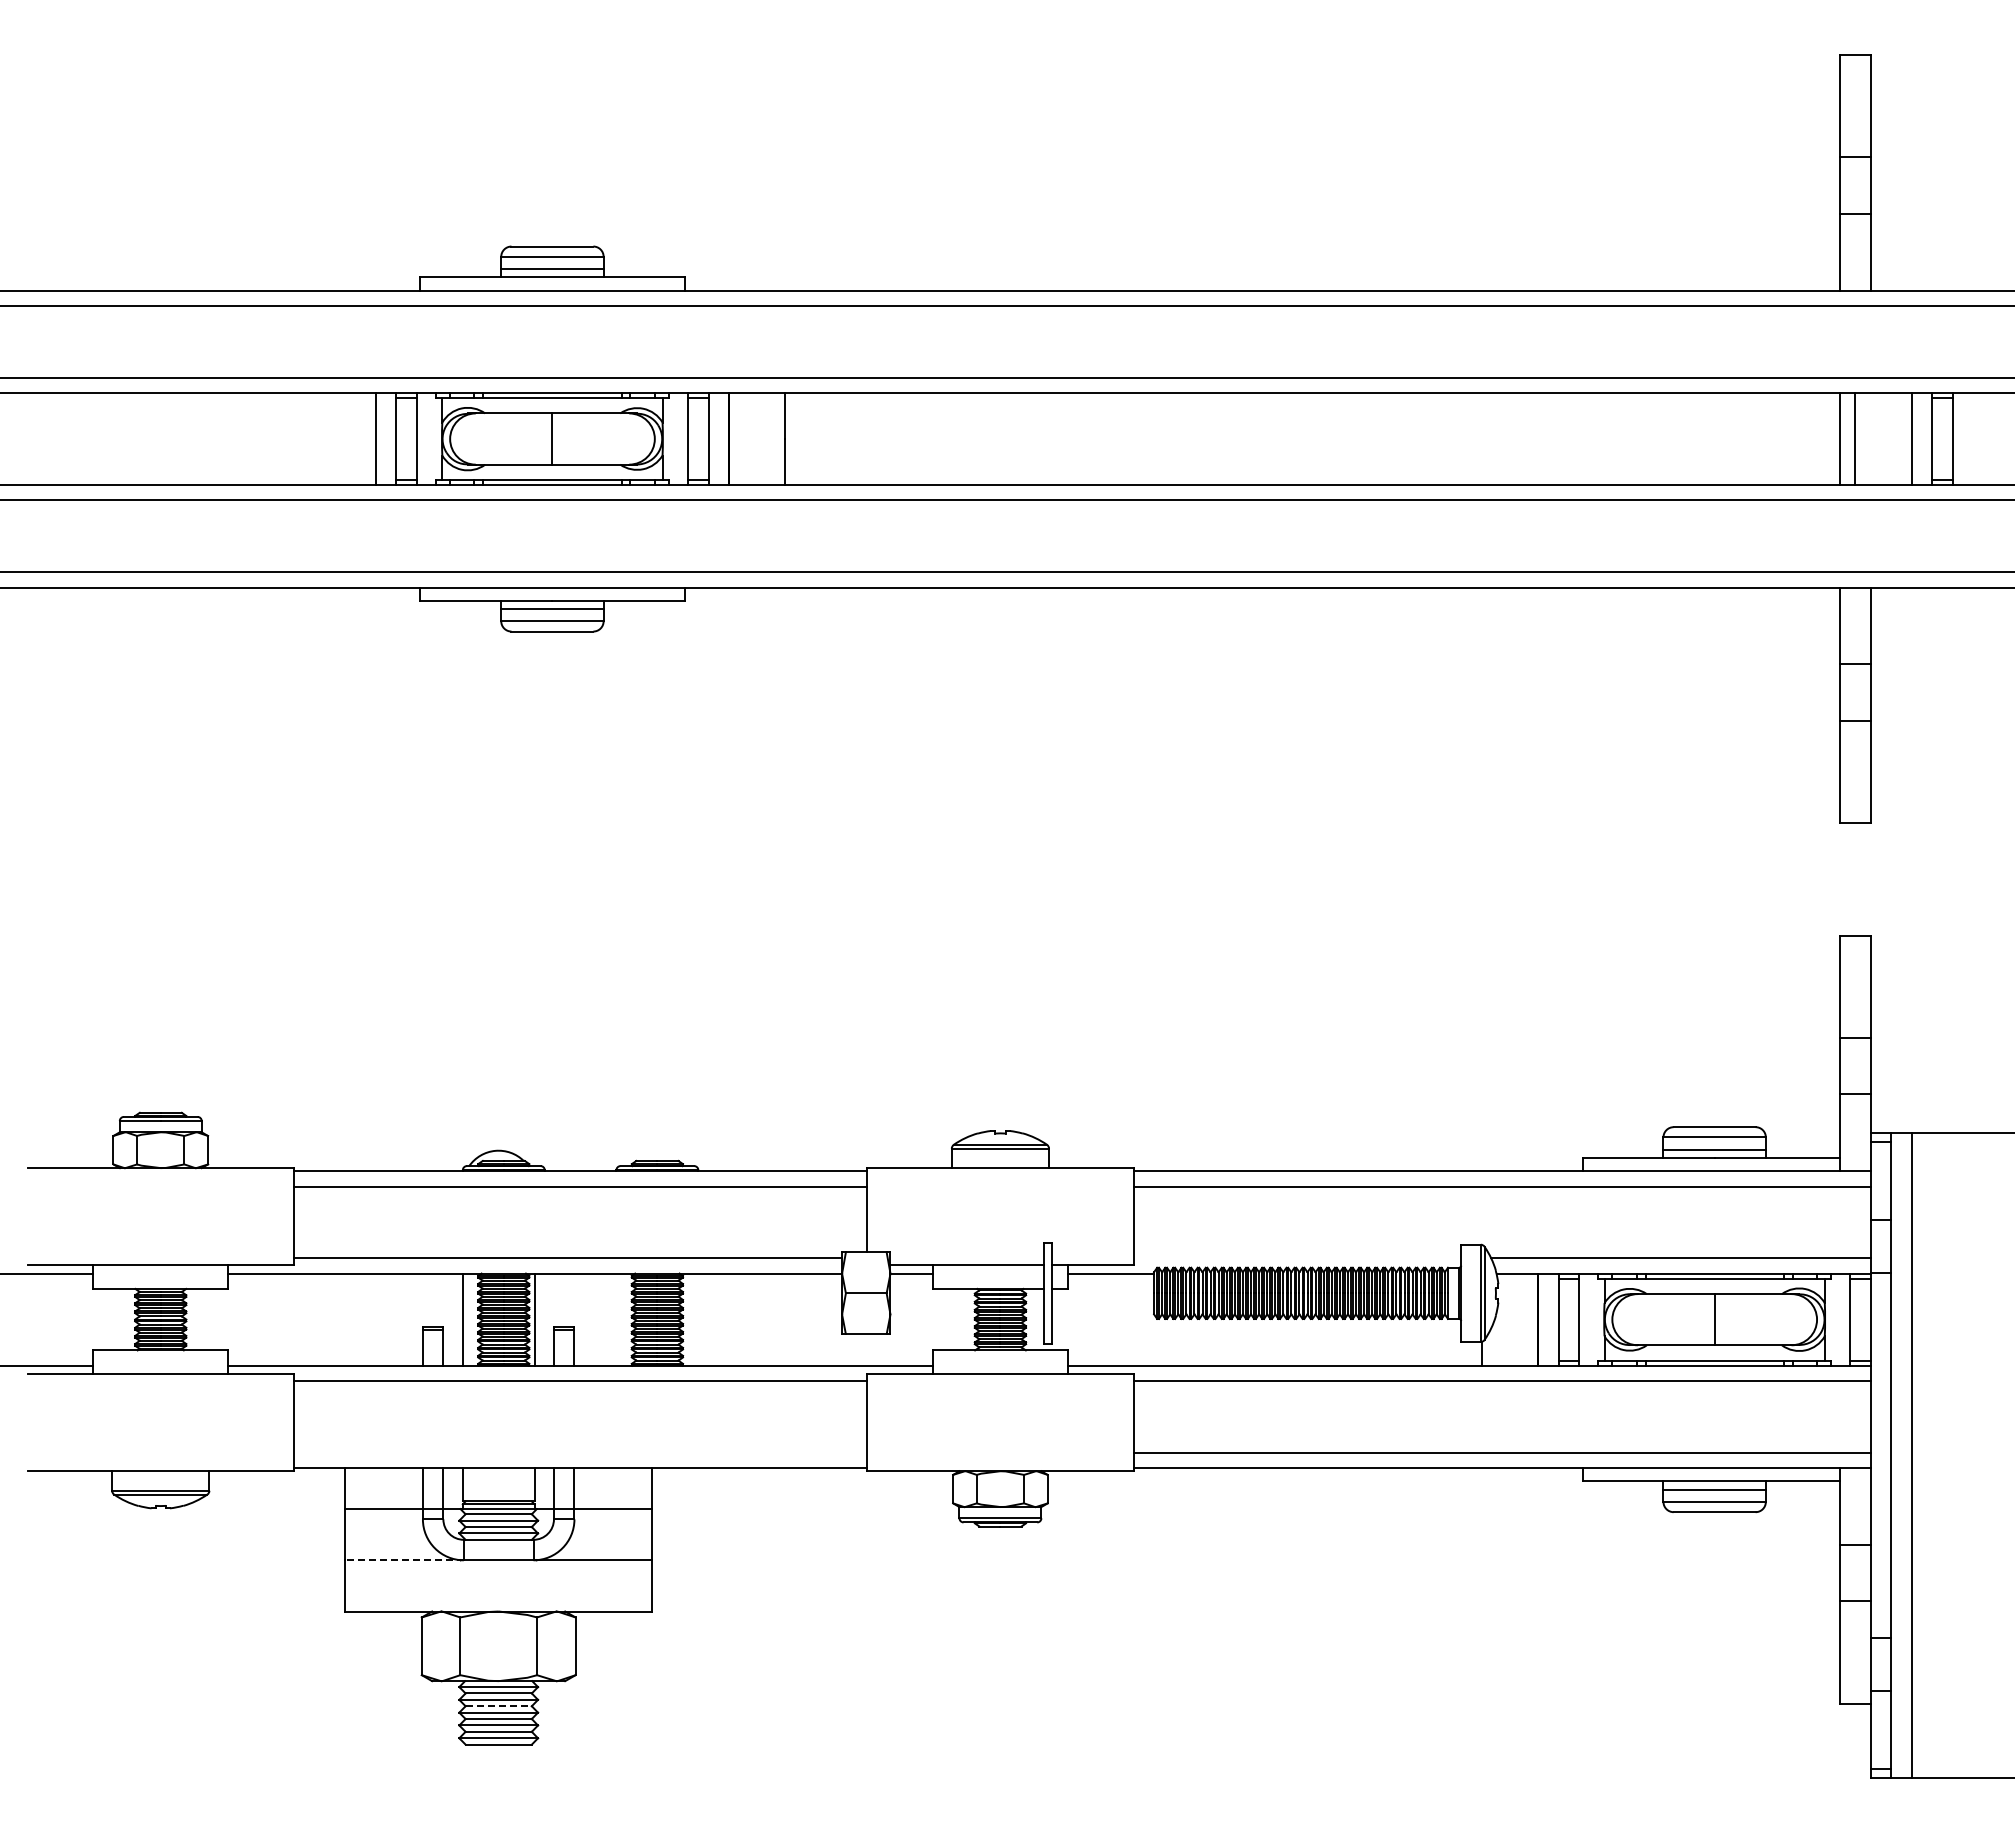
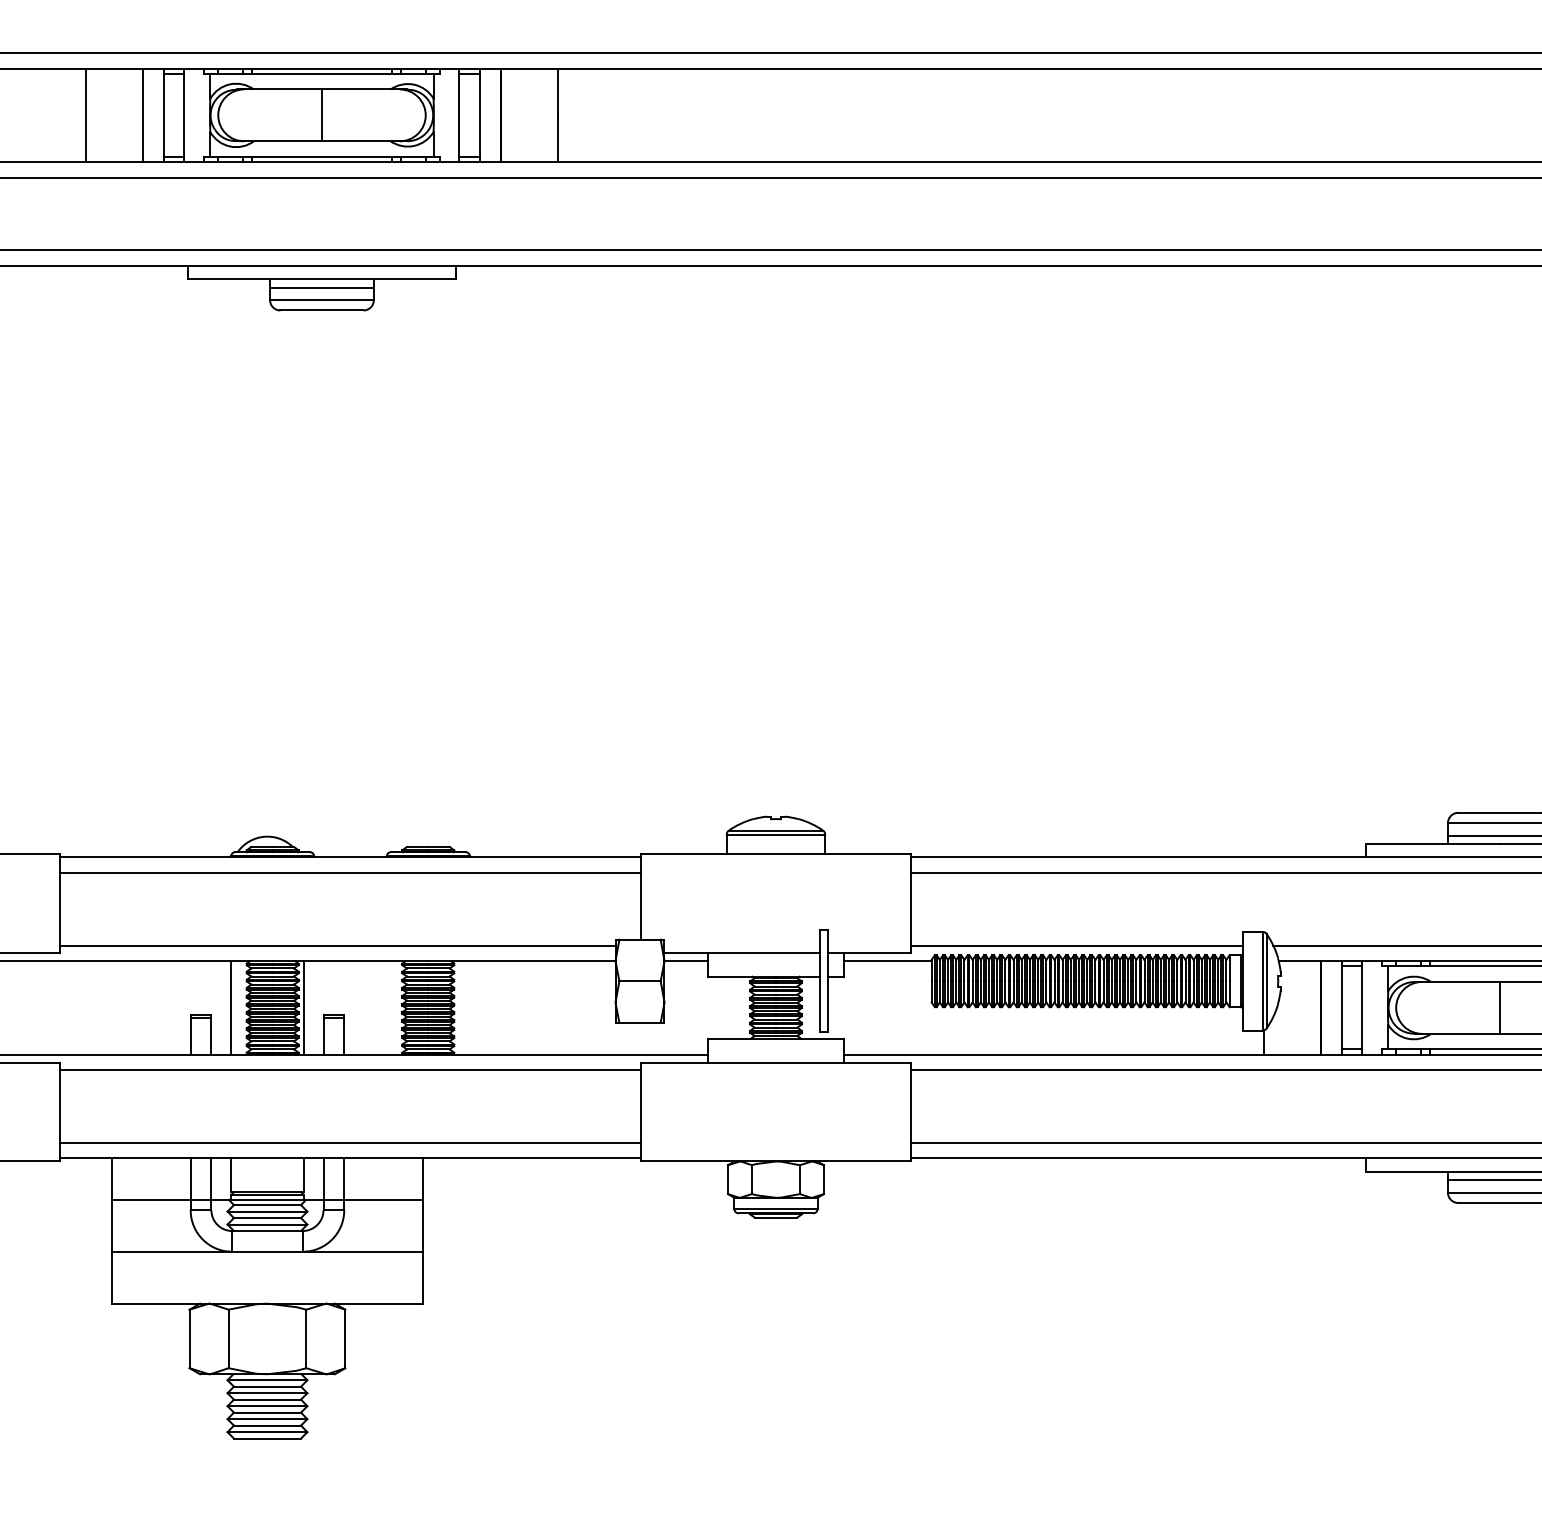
line: (319, 438) -> (85, 114), added
line: (1297, 1258) -> (1077, 945), added
line: (580, 1452) -> (350, 1142), added
line: (403, 1560) -> (170, 1251), dashed -> solid
line: (499, 1706) -> (268, 1399), dashed -> solid

